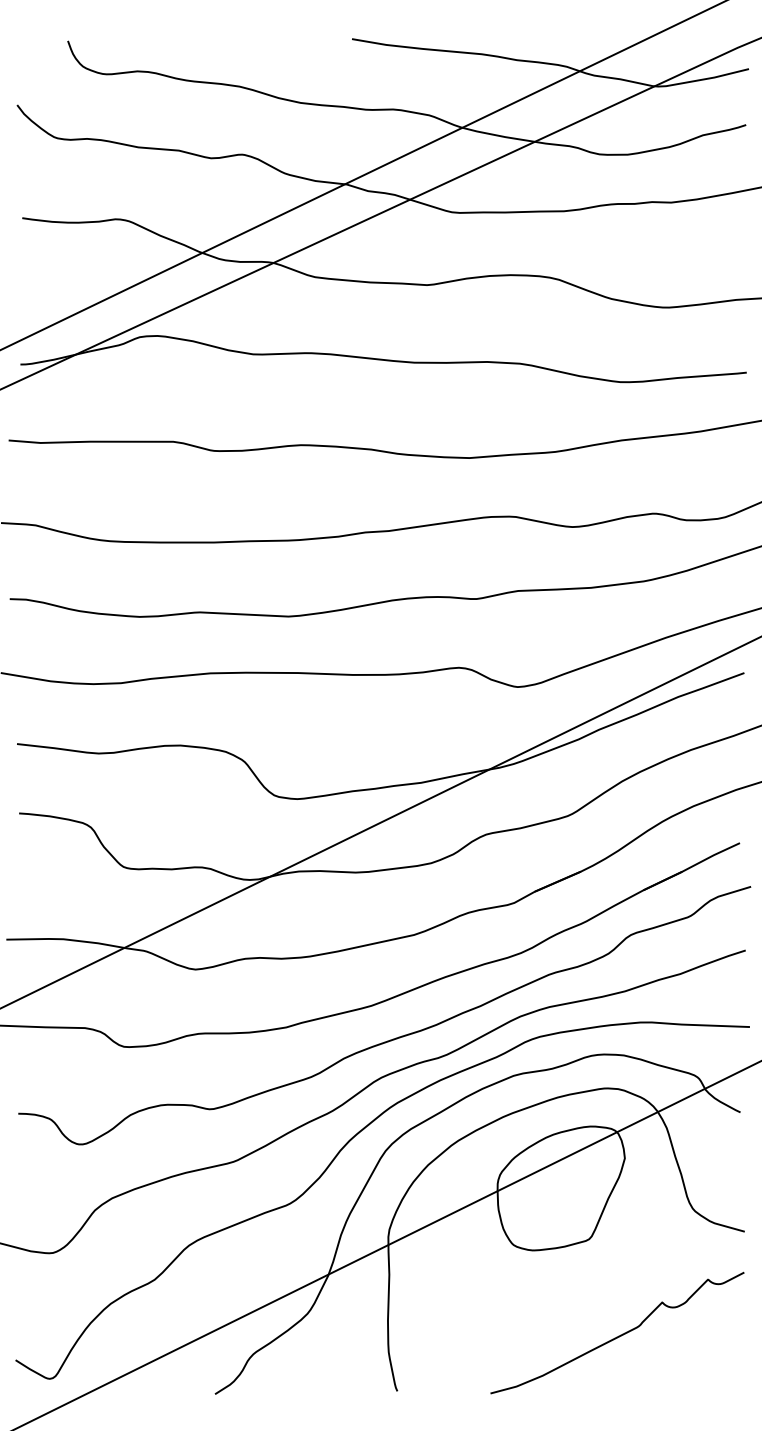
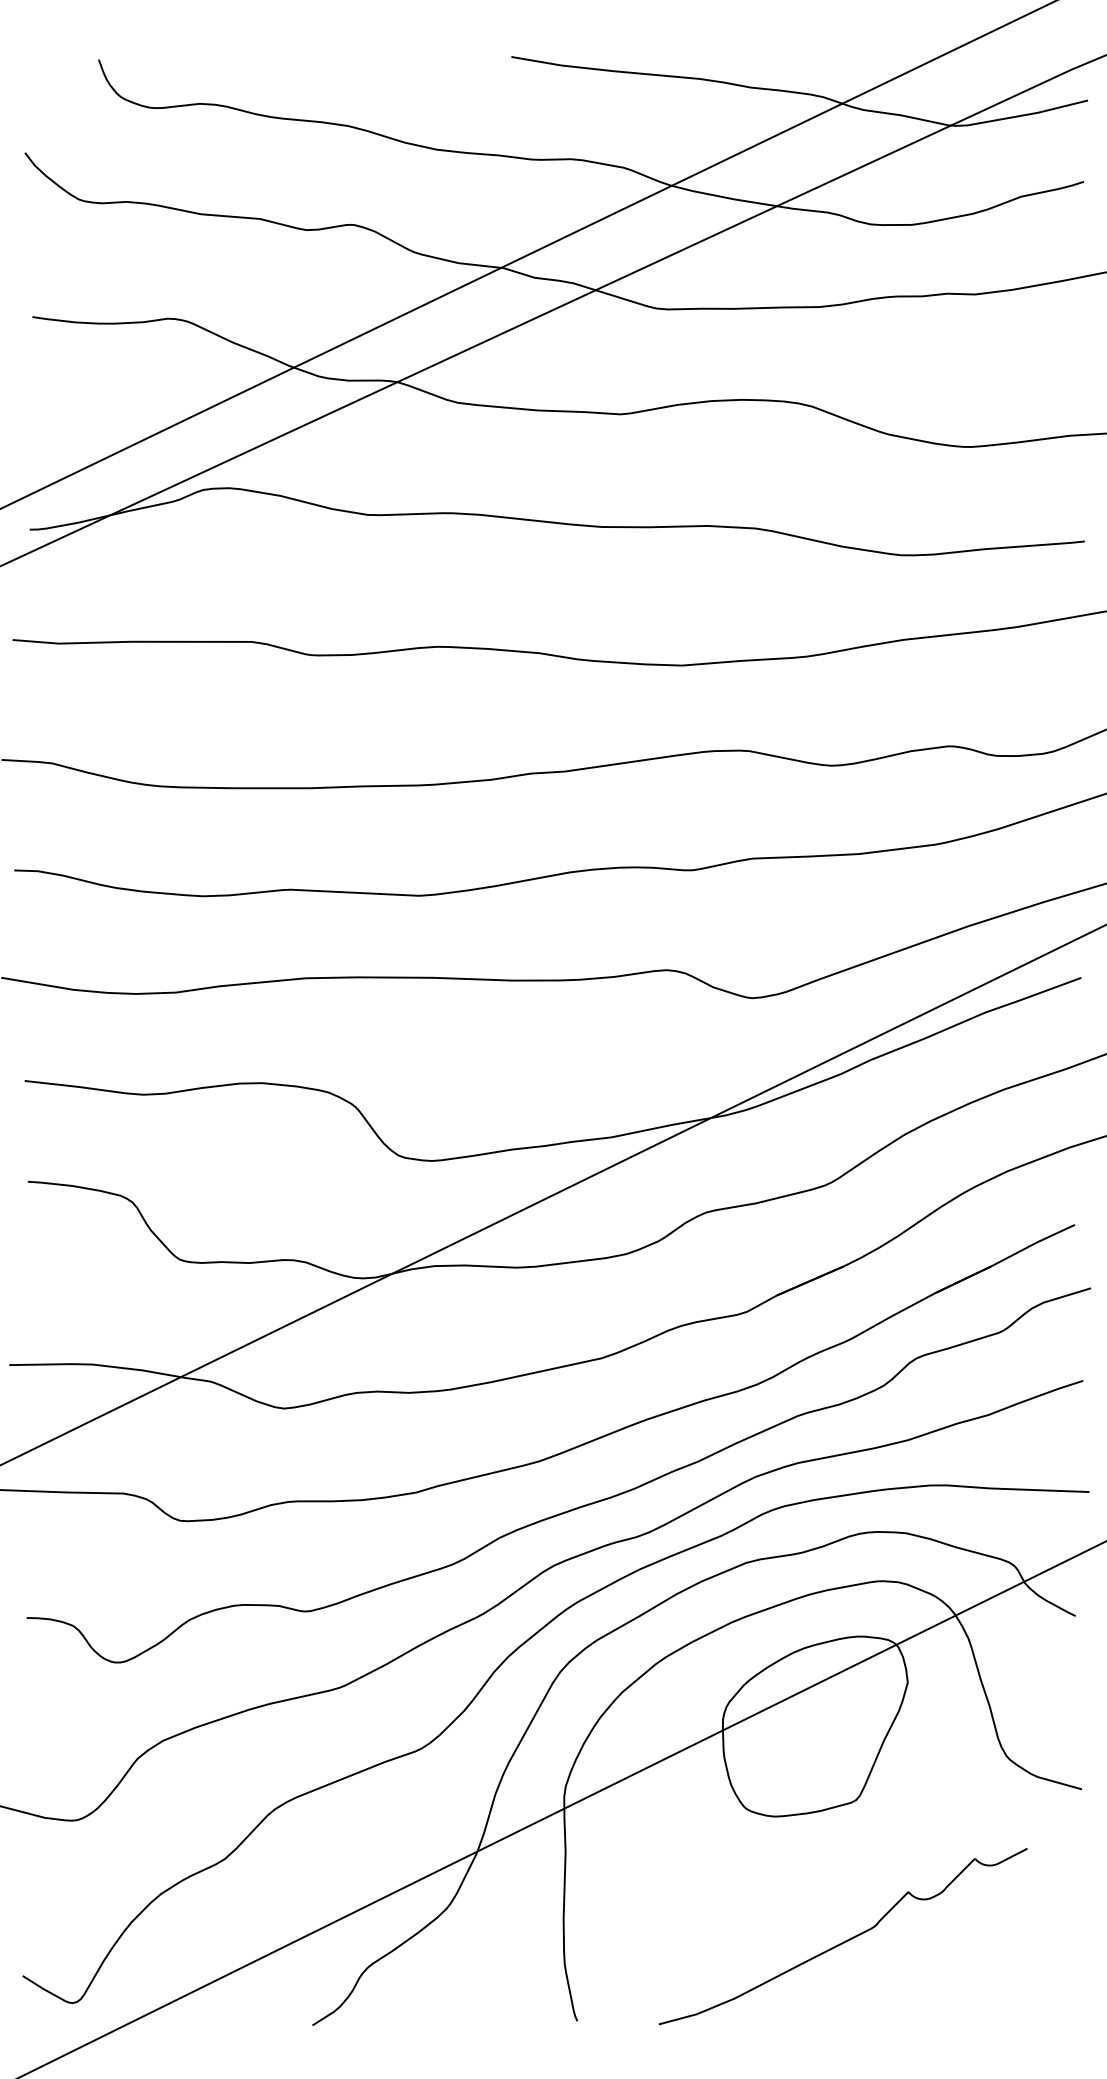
curve: (618, 1335) -> (844, 1940), moved

